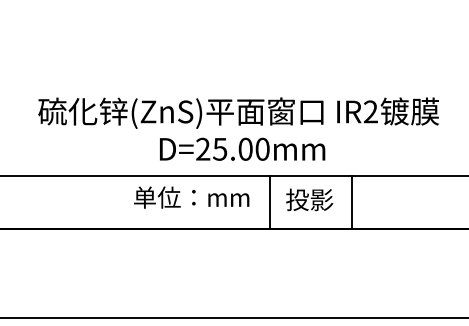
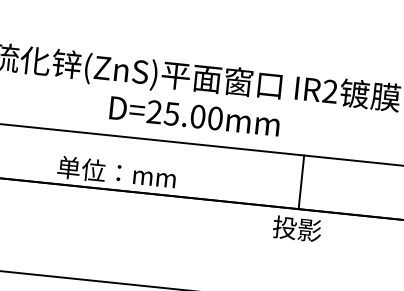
text: (191, 197) -> (116, 172), moved
text: (309, 199) -> (297, 228), moved
line: (270, 202) -> (217, 173), removed

